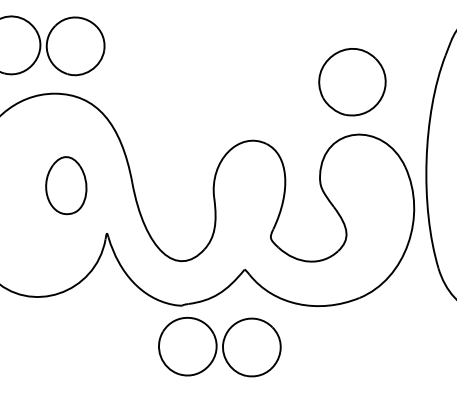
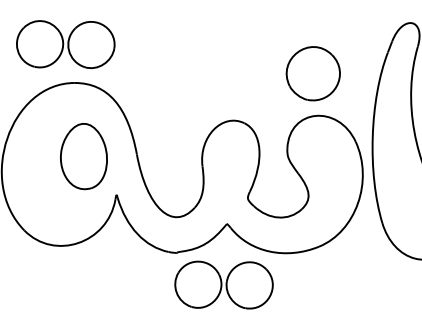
part: (65, 185) -> (83, 156), size x1.43
part: (219, 346) -> (223, 284), moved

